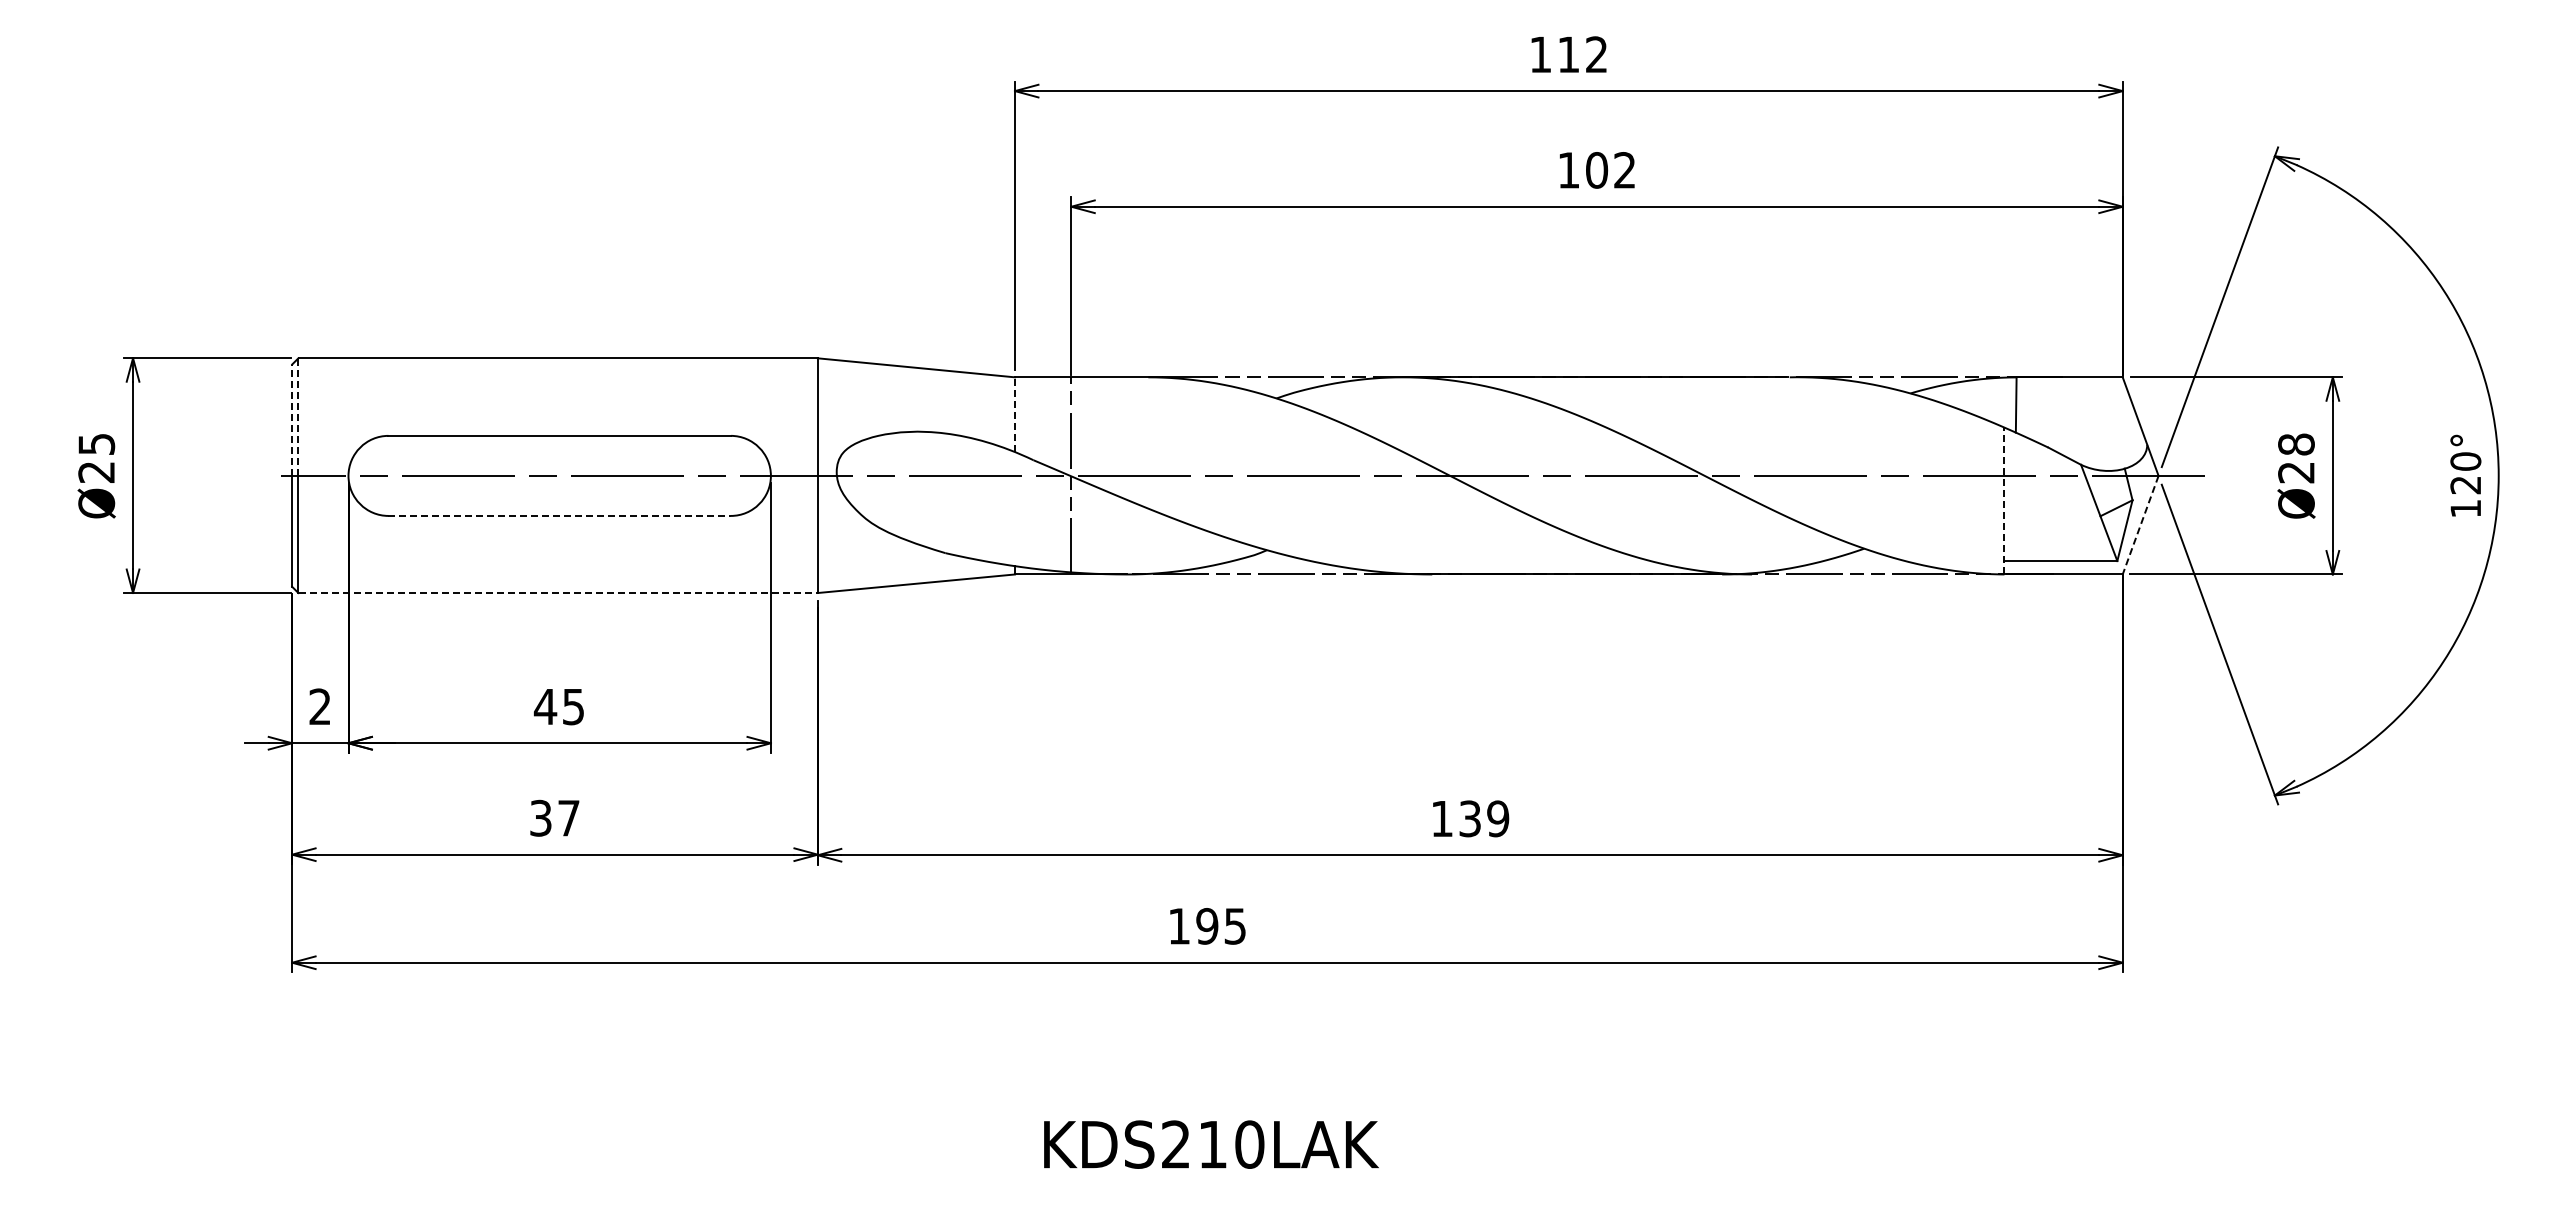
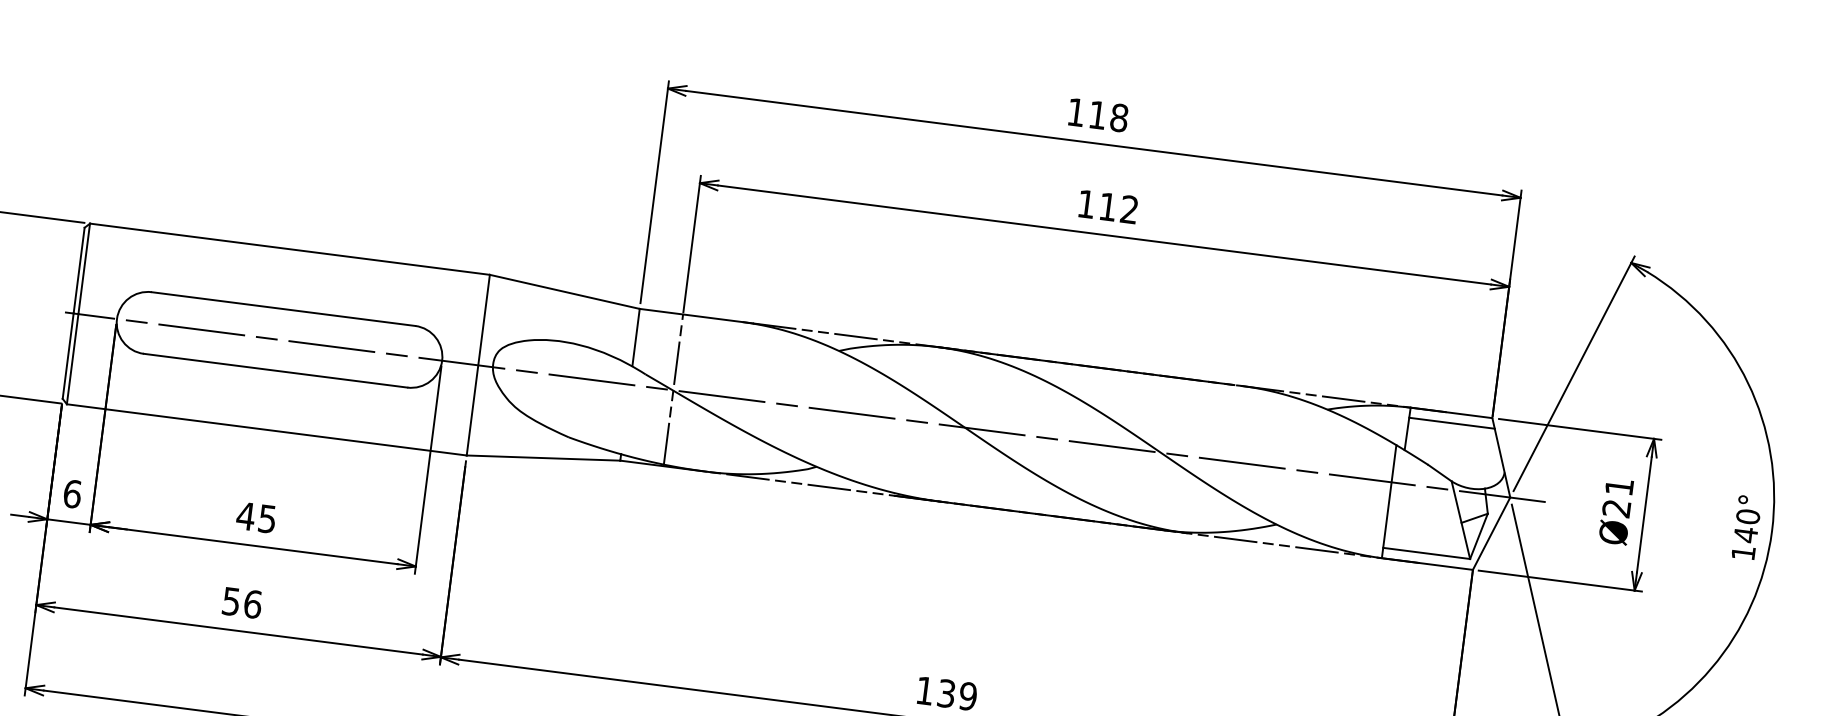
text: (1596, 54) -> (1119, 117), 112 -> 118
text: (1597, 170) -> (1108, 207), 102 -> 112
line: (2071, 390) -> (1451, 423), added
line: (1015, 414) -> (636, 337), dashed -> solid
line: (298, 417) -> (84, 269), dashed -> solid
line: (292, 420) -> (79, 270), dashed -> solid
text: (2296, 444) -> (1619, 486), Ø28 -> Ø21
text: (2465, 485) -> (1745, 535), 120° -> 140°
line: (2004, 500) -> (1389, 501), dashed -> solid
line: (560, 515) -> (276, 370), dashed -> solid
line: (2140, 525) -> (1491, 533), dashed -> solid
line: (558, 593) -> (267, 430), dashed -> solid
text: (320, 706) -> (72, 493), 2 -> 6
text: (555, 817) -> (242, 602), 37 -> 56

